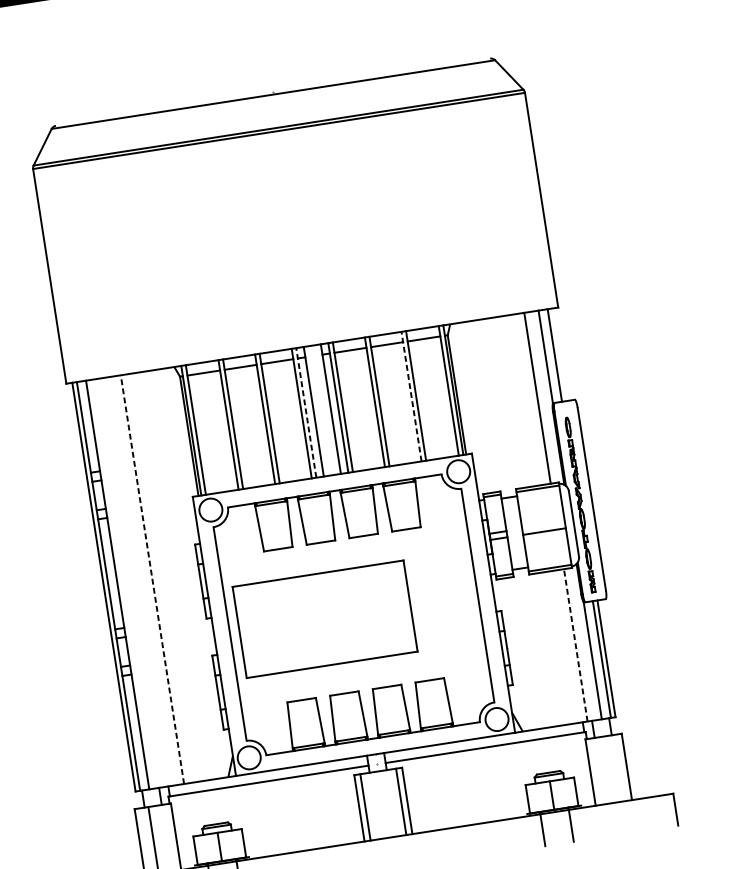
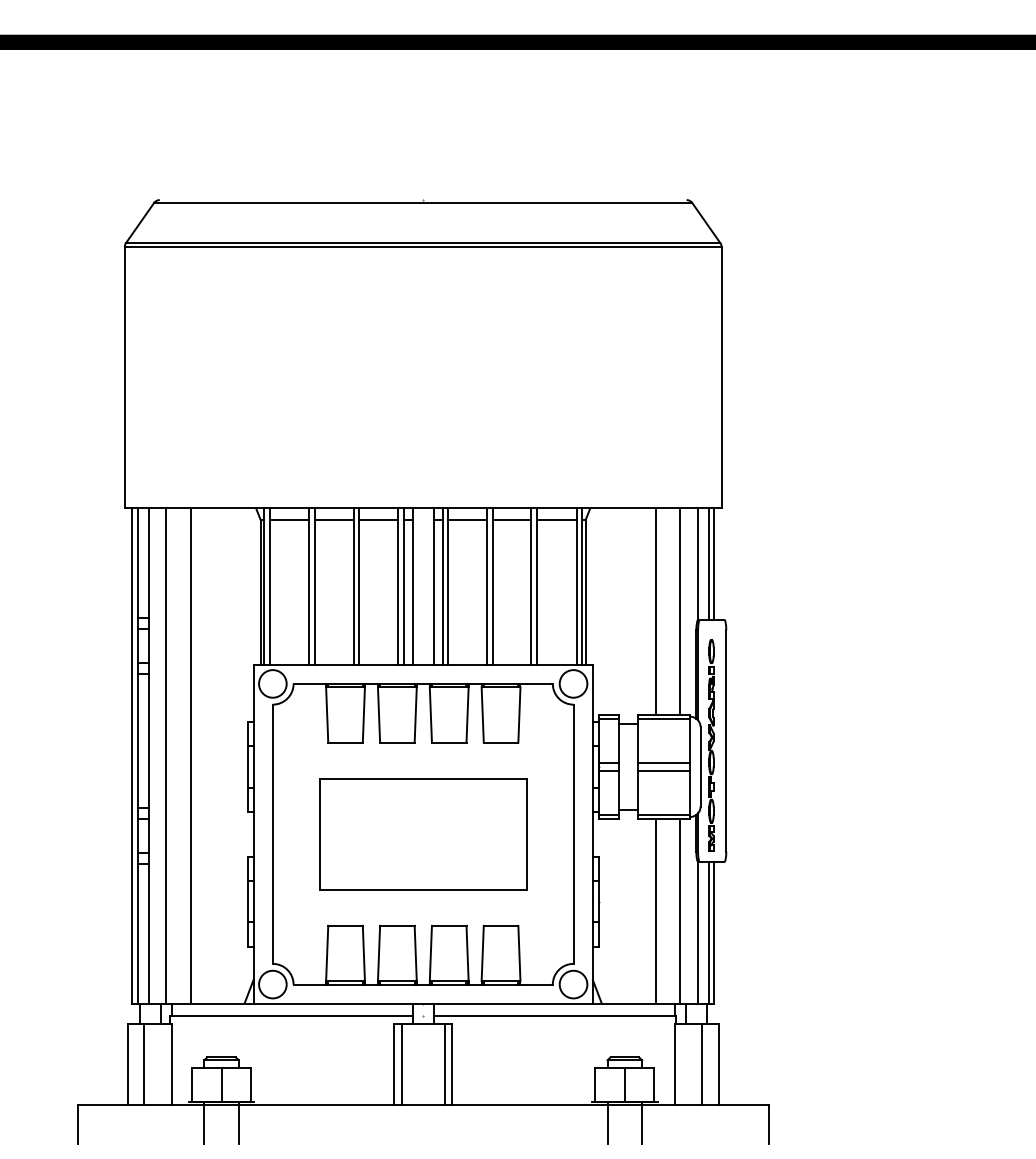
line: (559, 354) -> (714, 563), added
line: (411, 396) -> (531, 586), dashed -> solid
line: (516, 401) -> (655, 611), added
line: (306, 413) -> (403, 586), dashed -> solid
line: (543, 525) -> (664, 763), added
line: (152, 579) -> (190, 755), dashed -> solid
line: (131, 582) -> (165, 755), added
part: (325, 619) -> (423, 834), moved
line: (575, 644) -> (680, 910), dashed -> solid
line: (555, 648) -> (655, 910), added
line: (613, 768) -> (702, 1064), added

